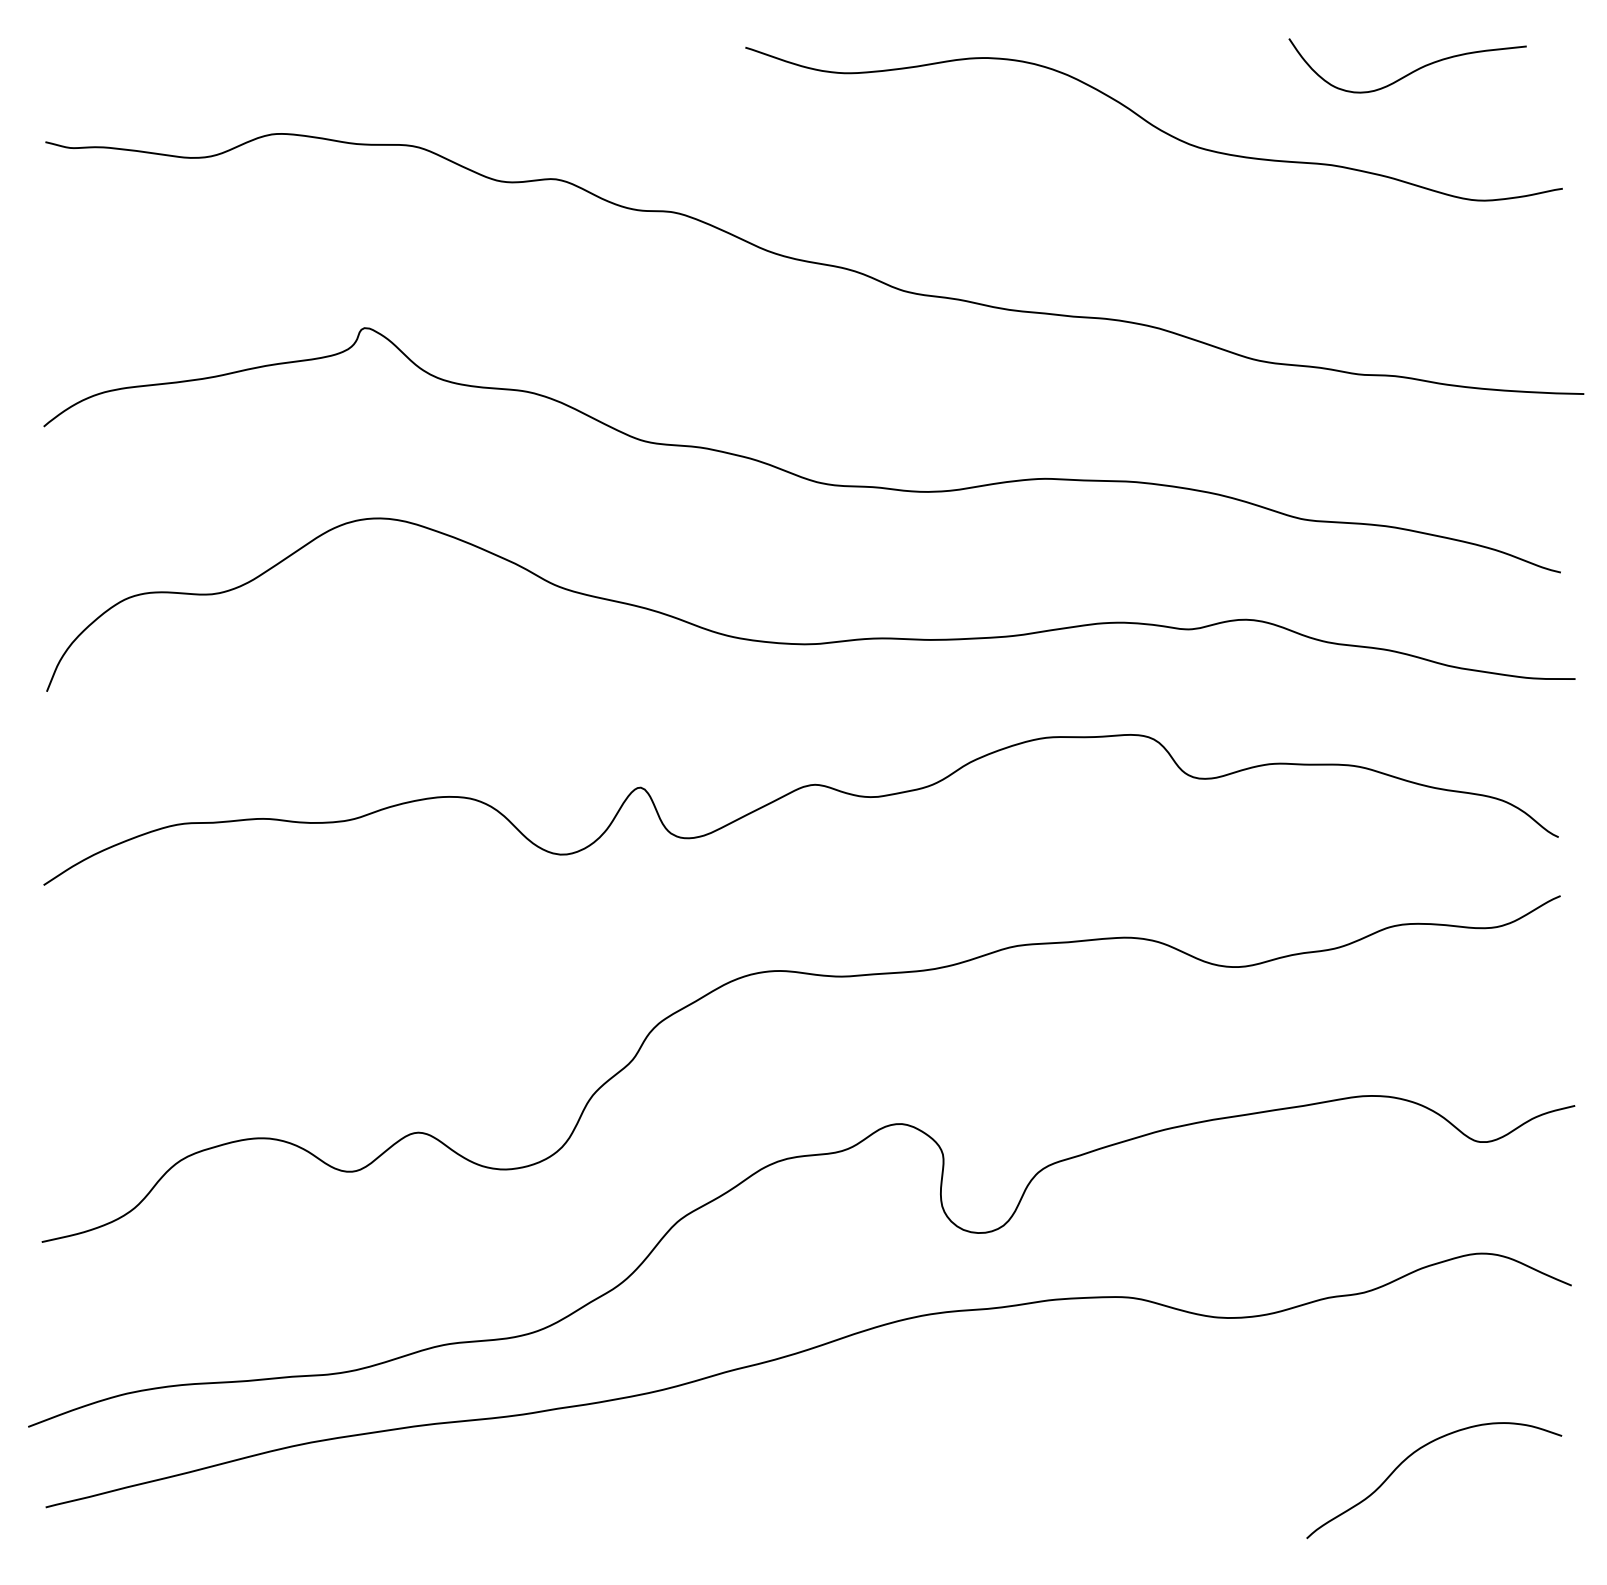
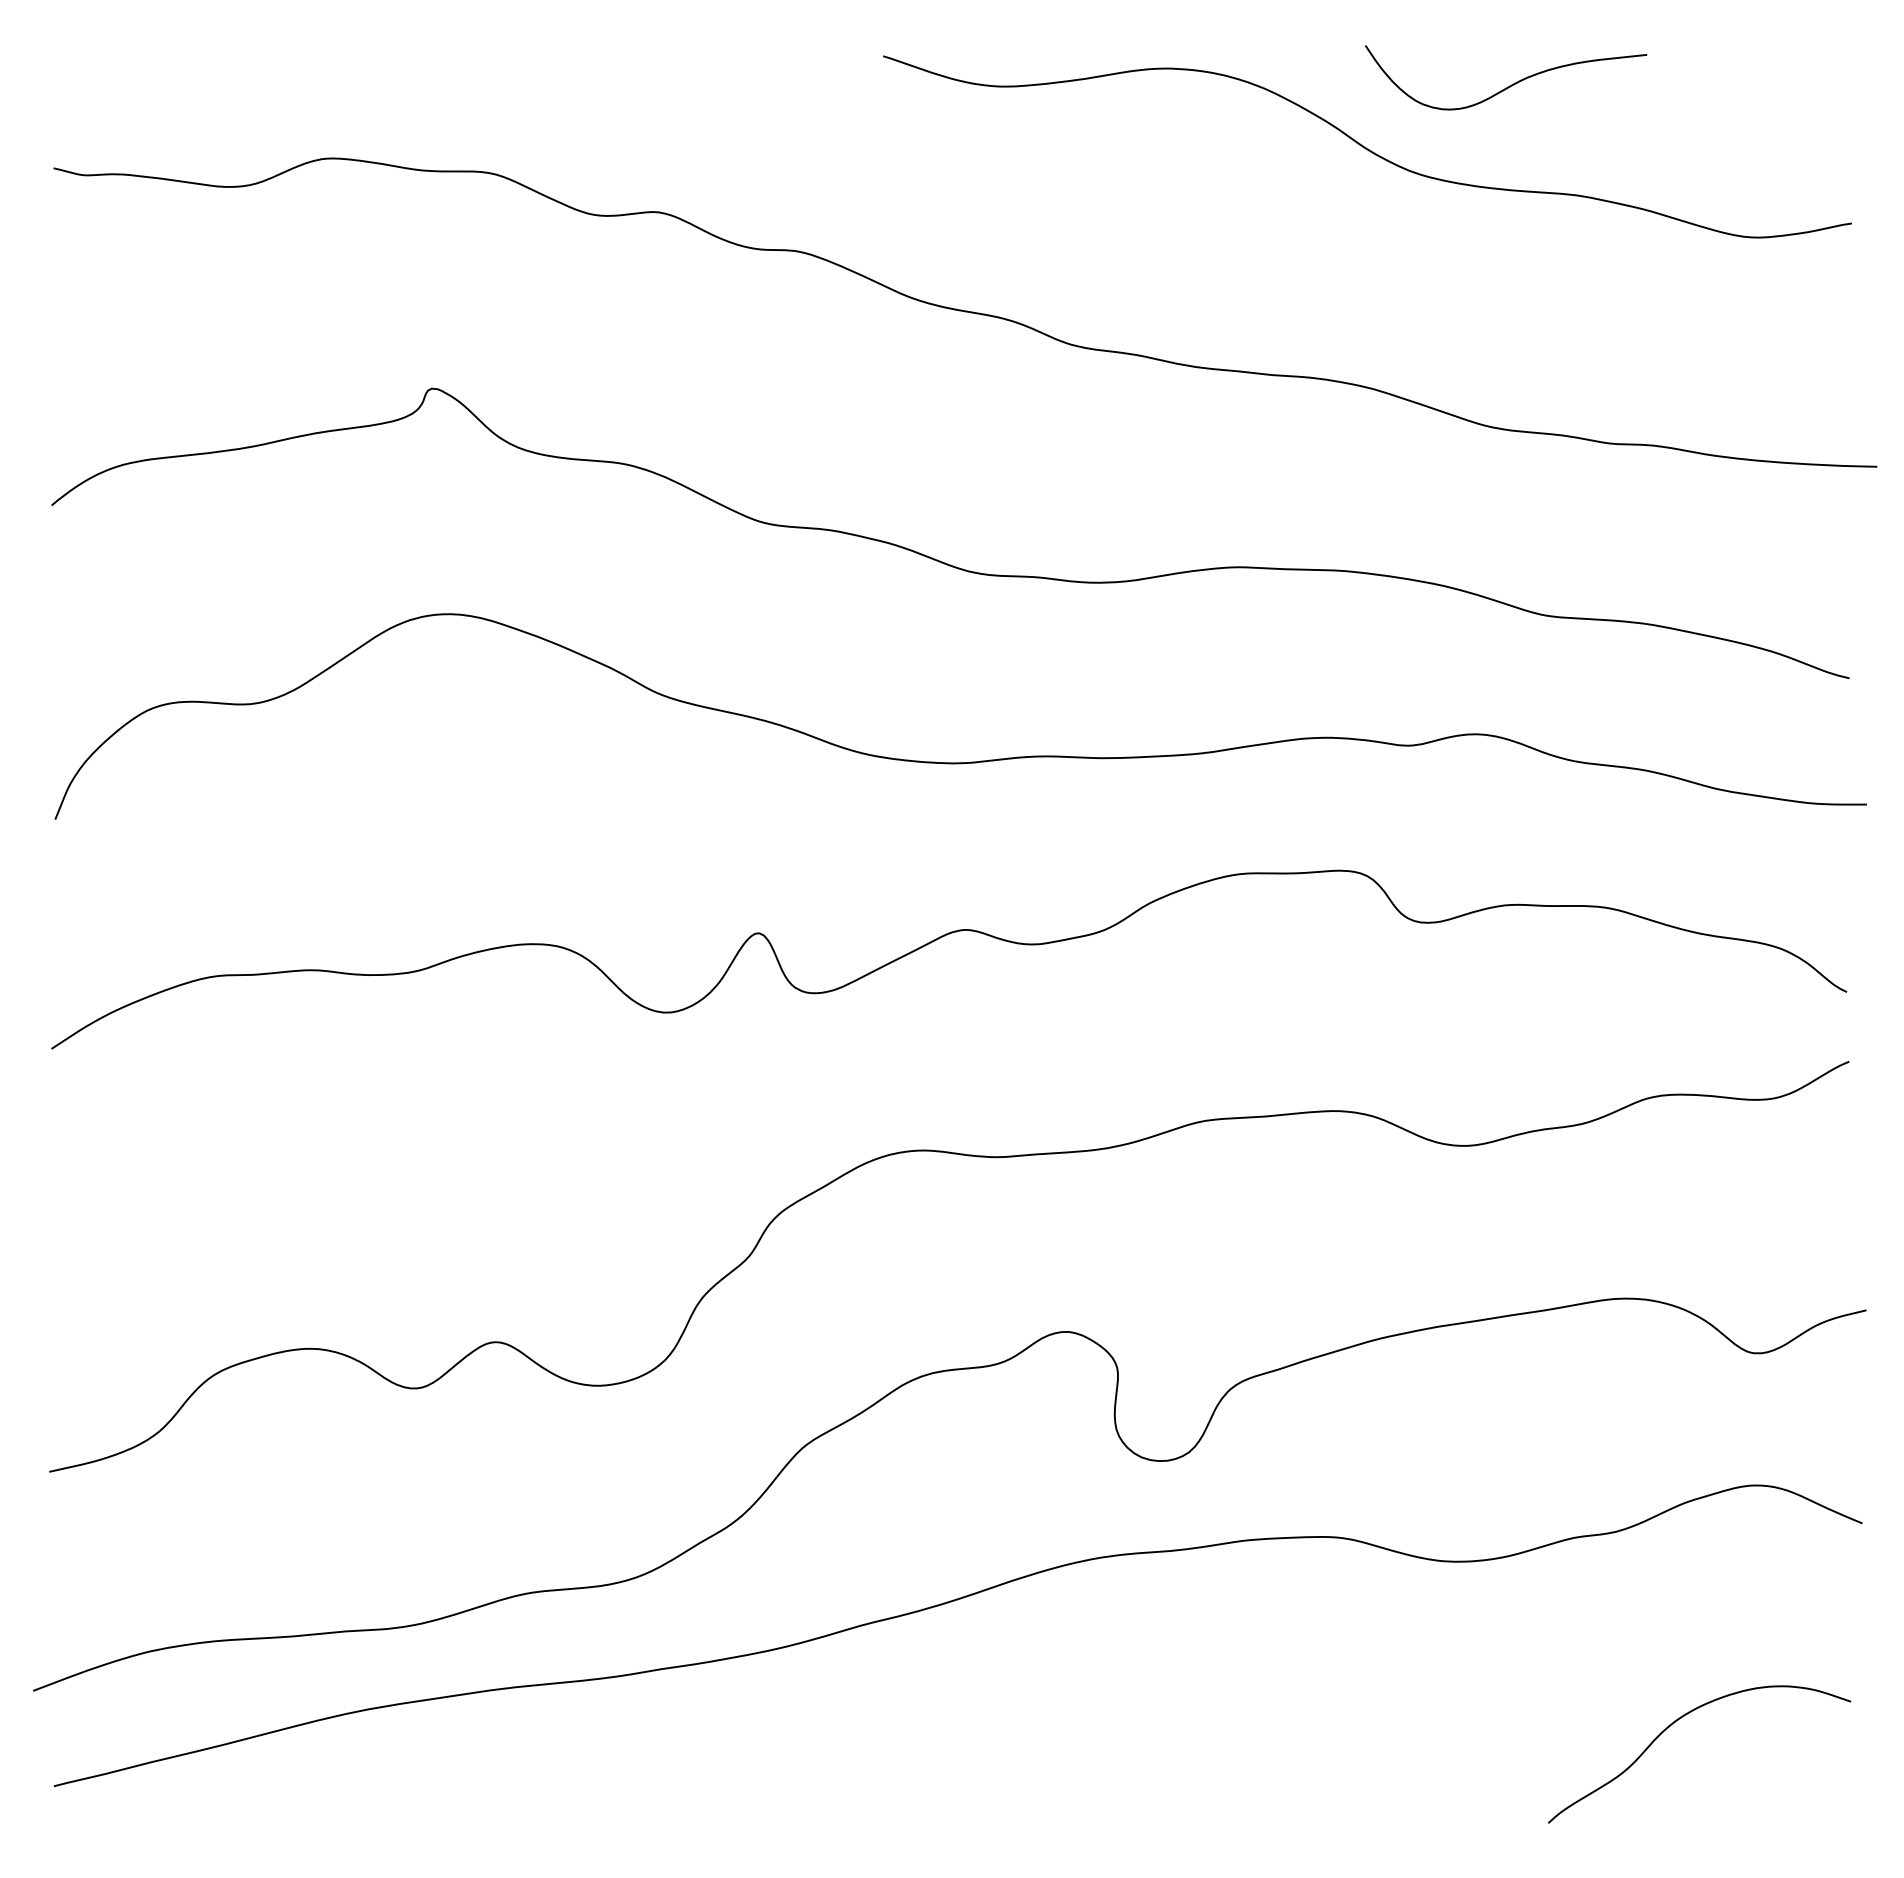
curve: (1410, 72) -> (1509, 85), moved

